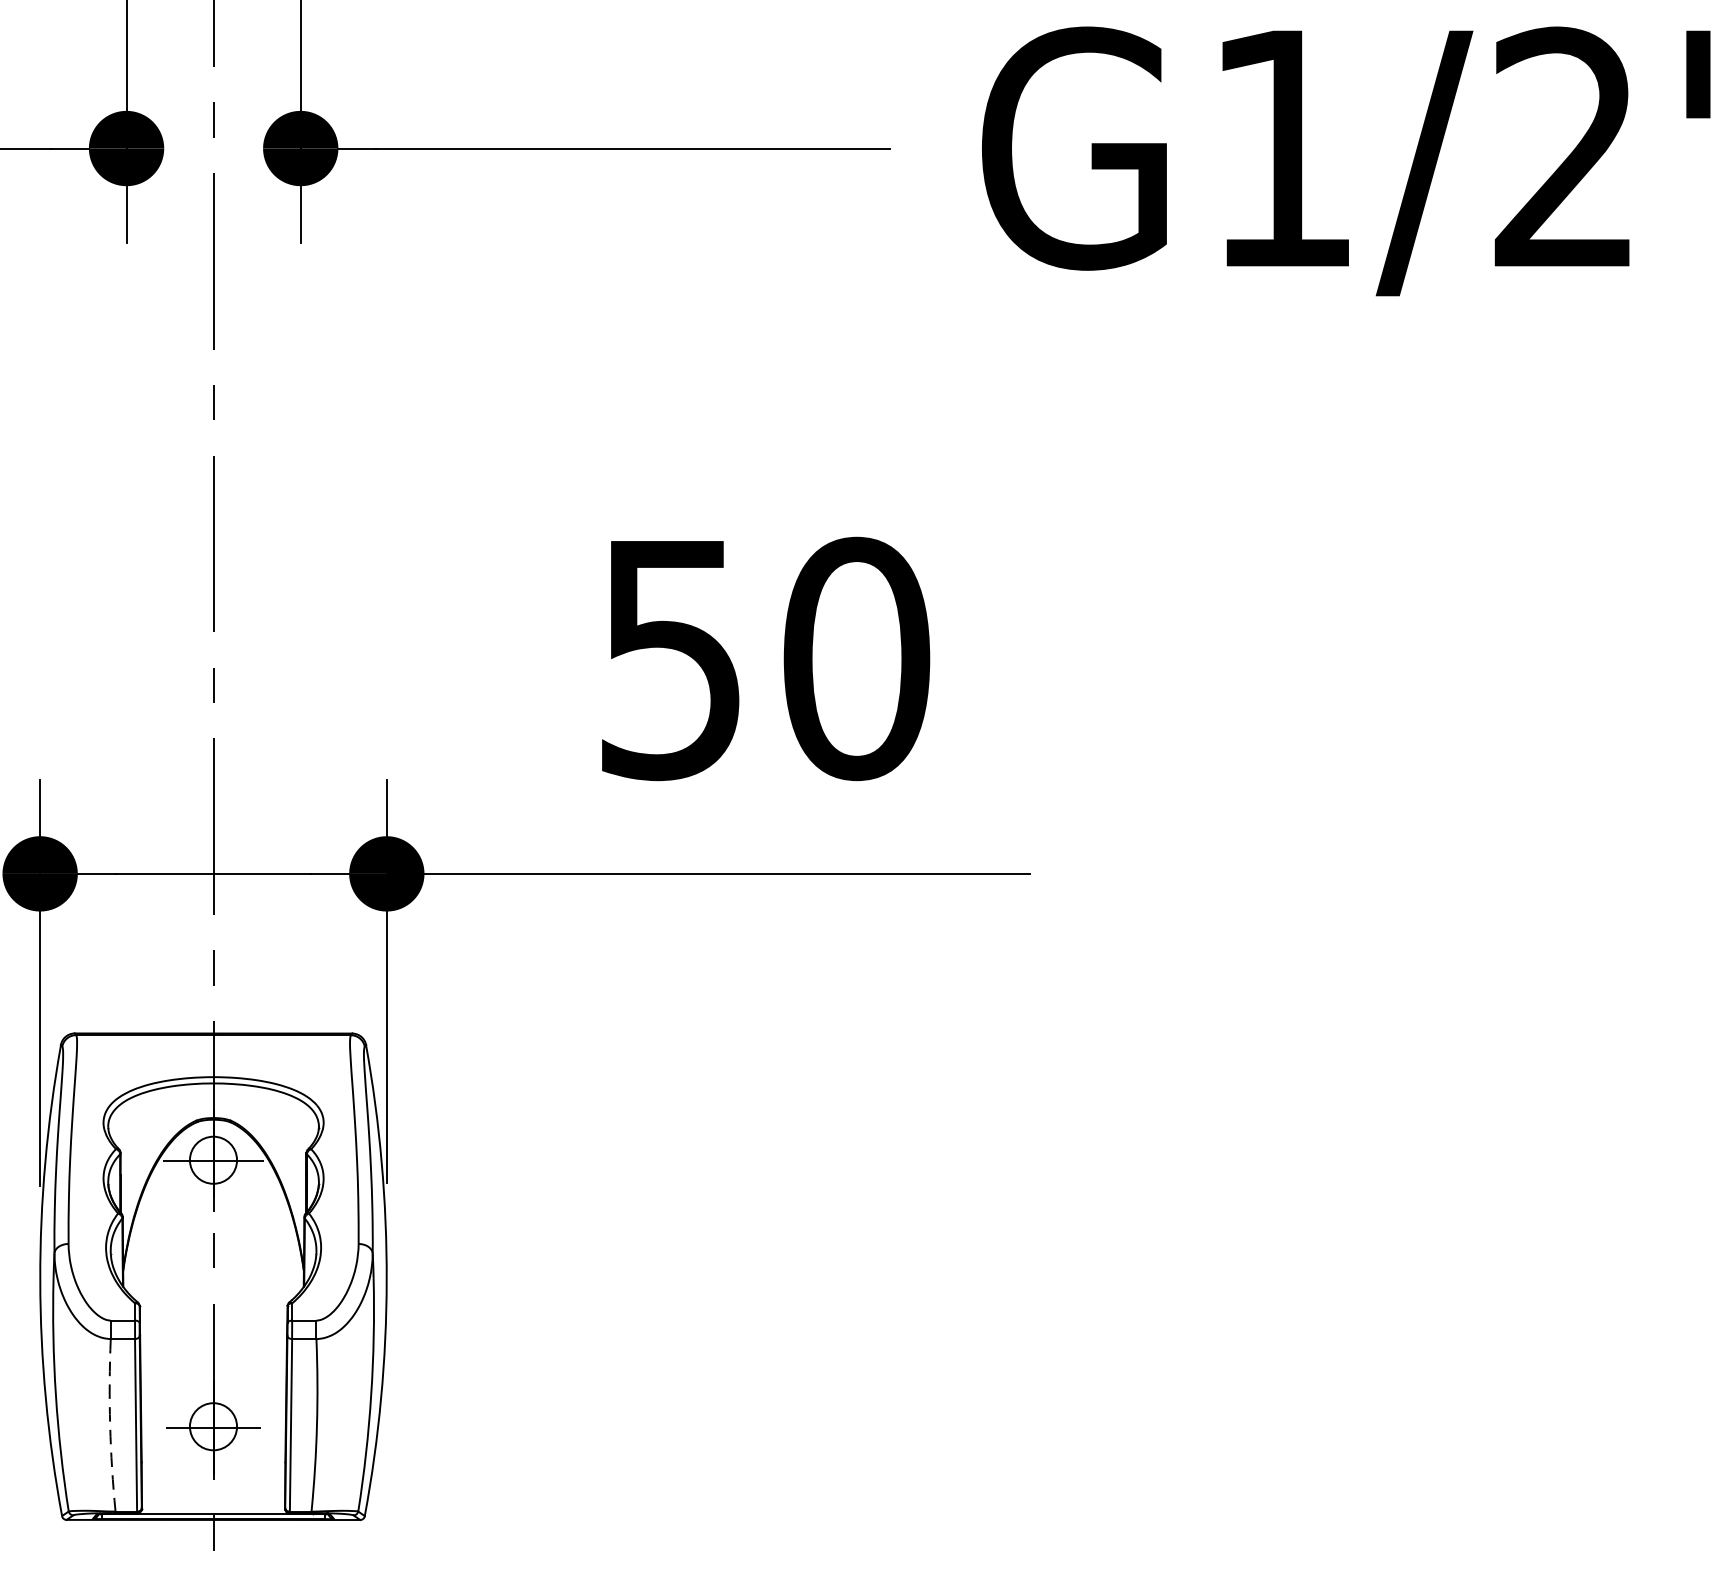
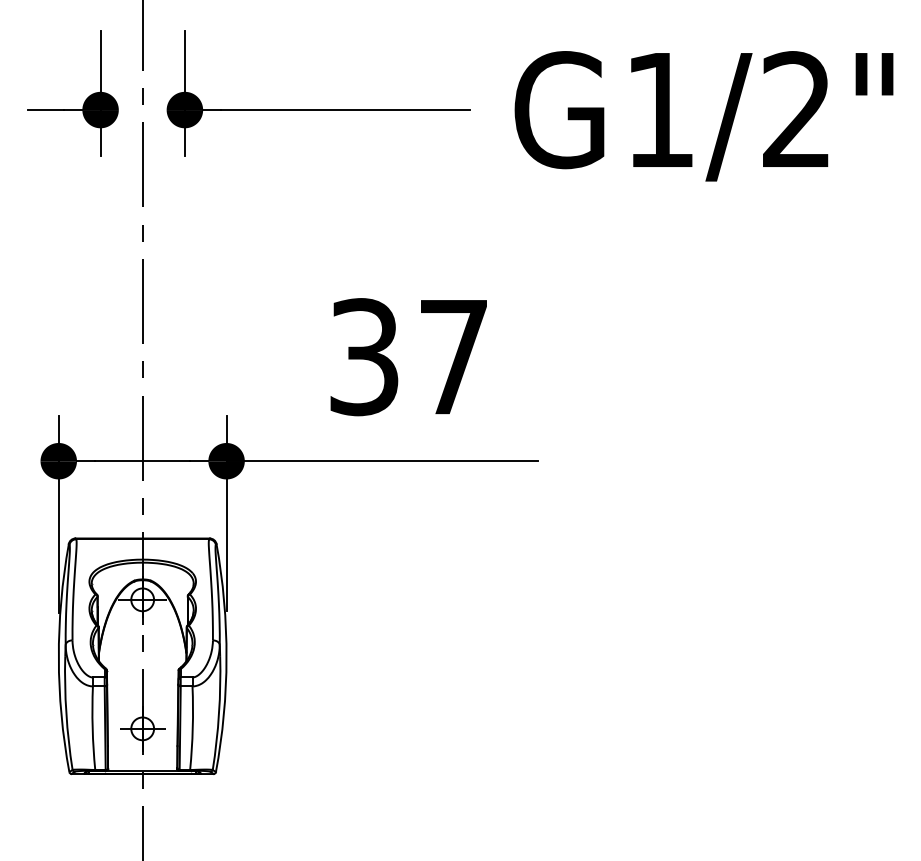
text: (764, 659) -> (409, 357), 50 -> 37
arc: (109, 1425) -> (92, 728), dashed -> solid

